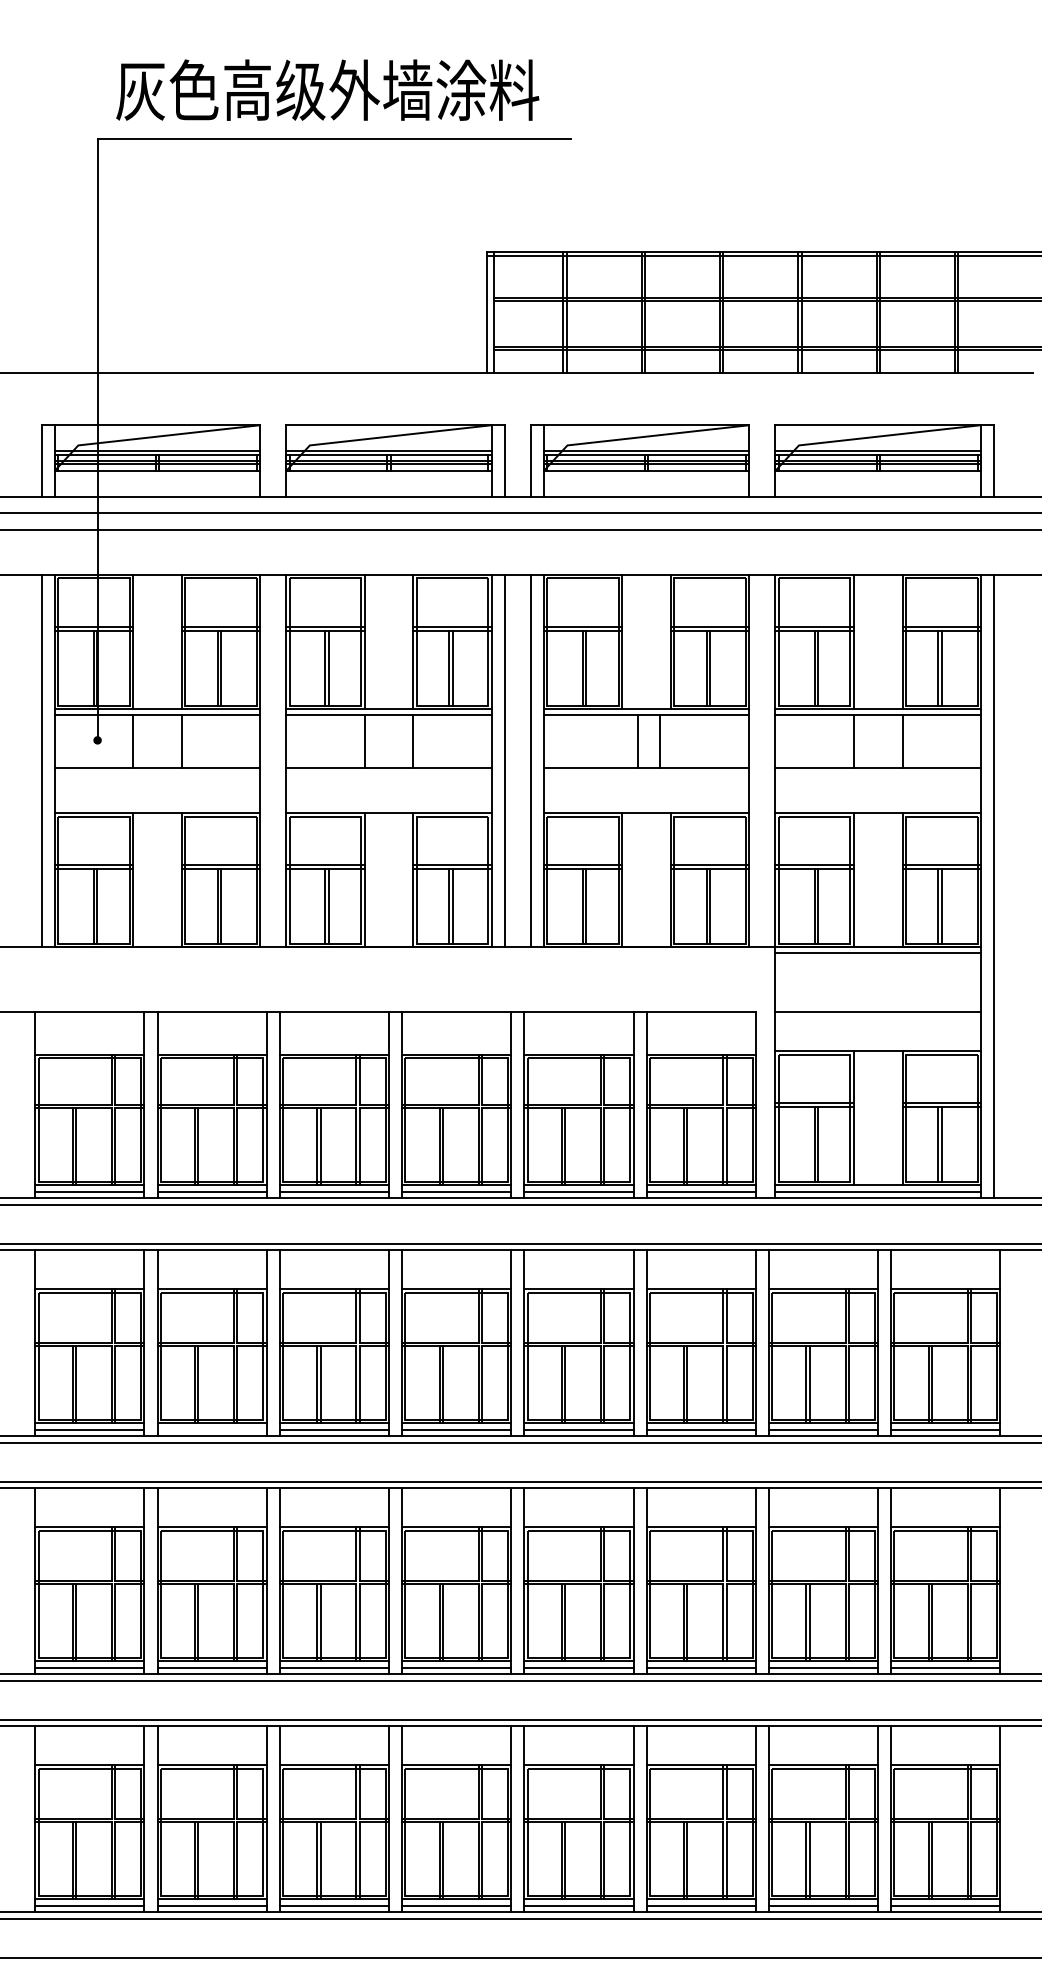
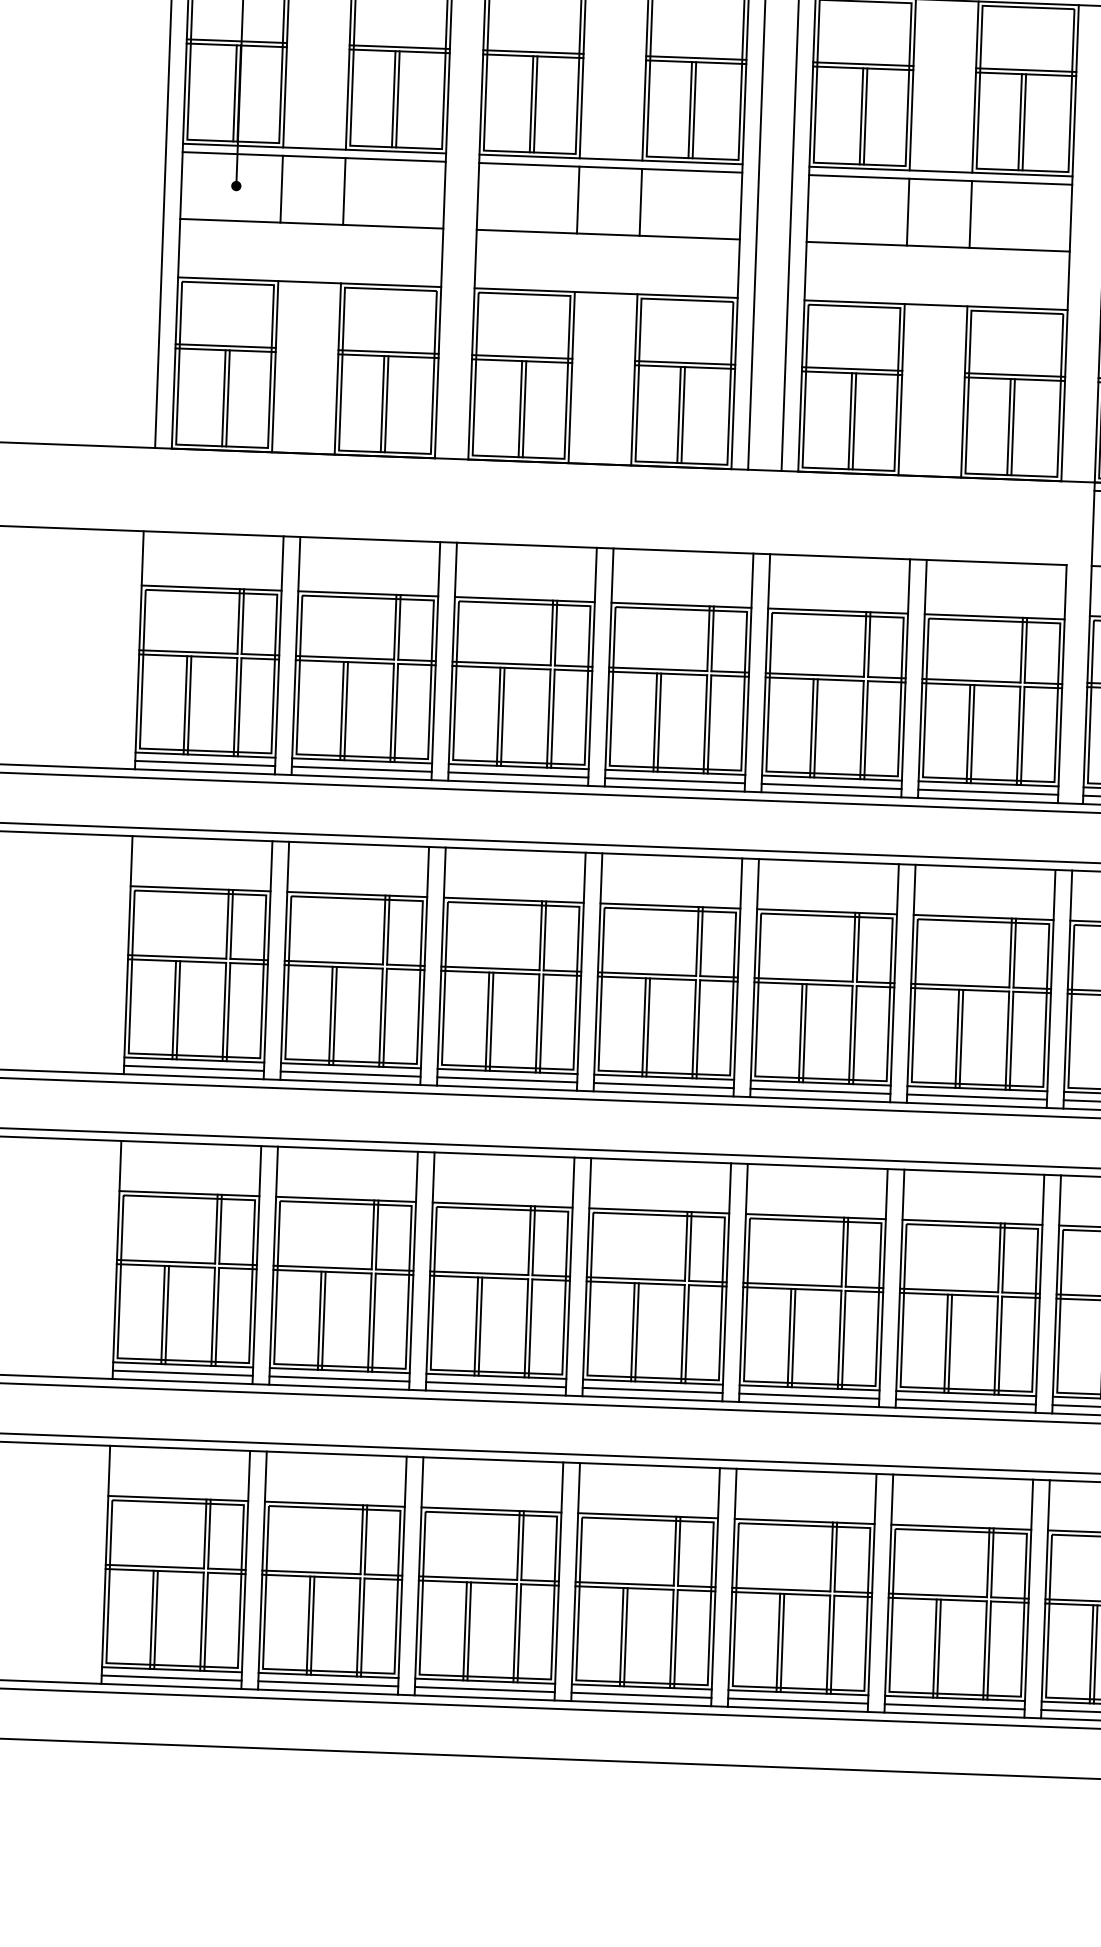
line: (638, 741) -> (971, 214), moved
line: (660, 741) -> (908, 212), moved
line: (211, 1429) -> (349, 1074), added

